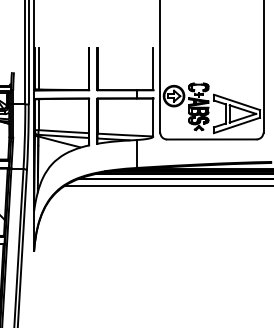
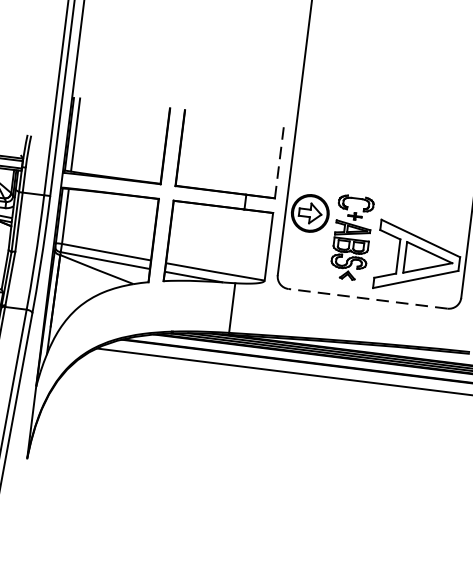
line: (153, 68) -> (279, 159), solid -> dashed
line: (211, 139) -> (367, 298), solid -> dashed

